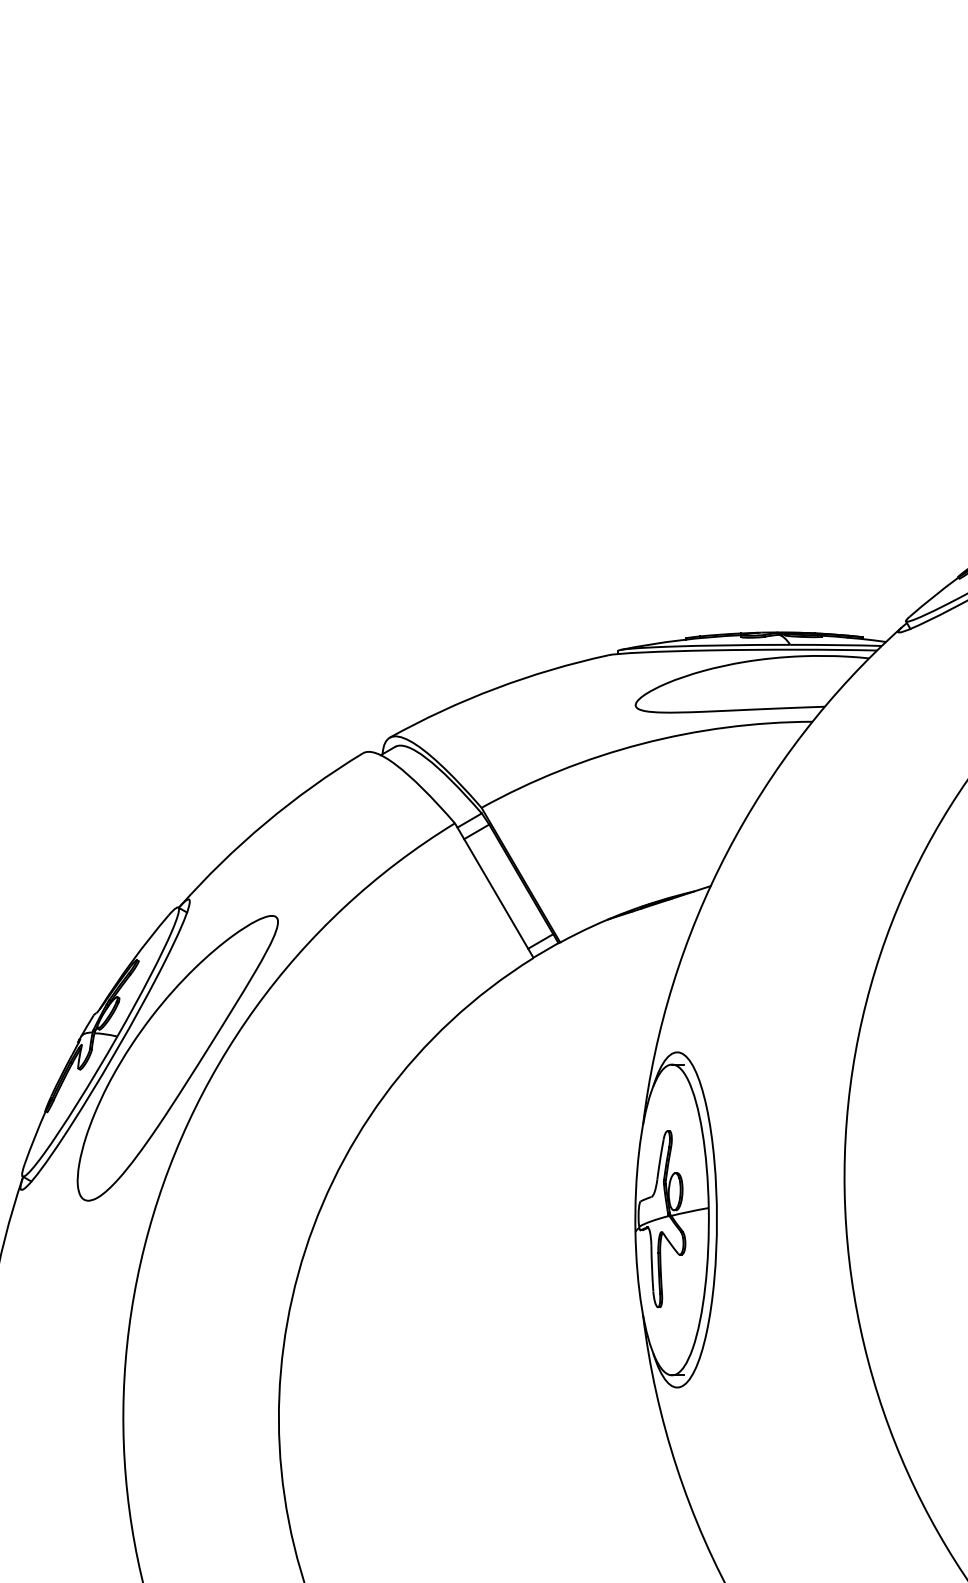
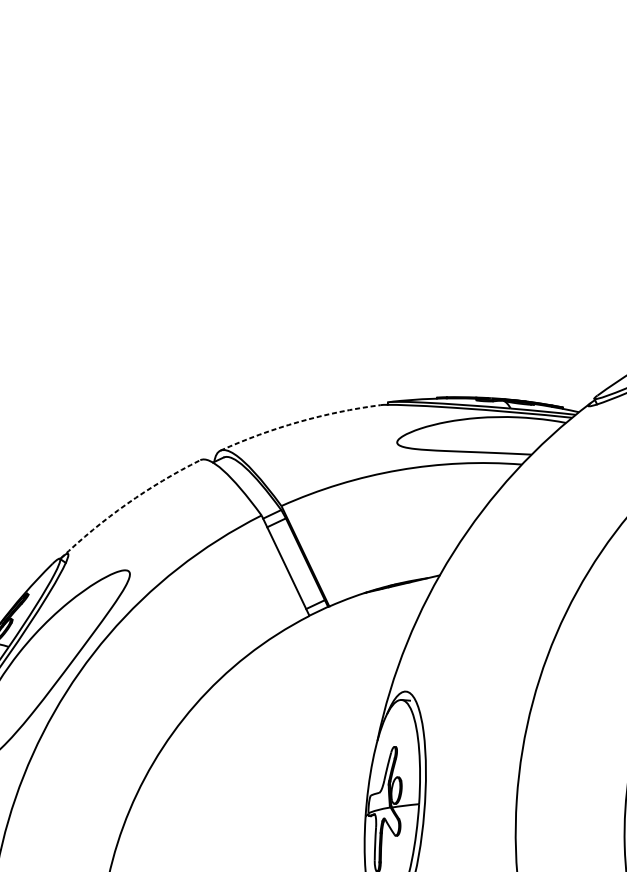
arc: (495, 688) -> (298, 422), solid -> dashed
arc: (265, 823) -> (126, 504), solid -> dashed

